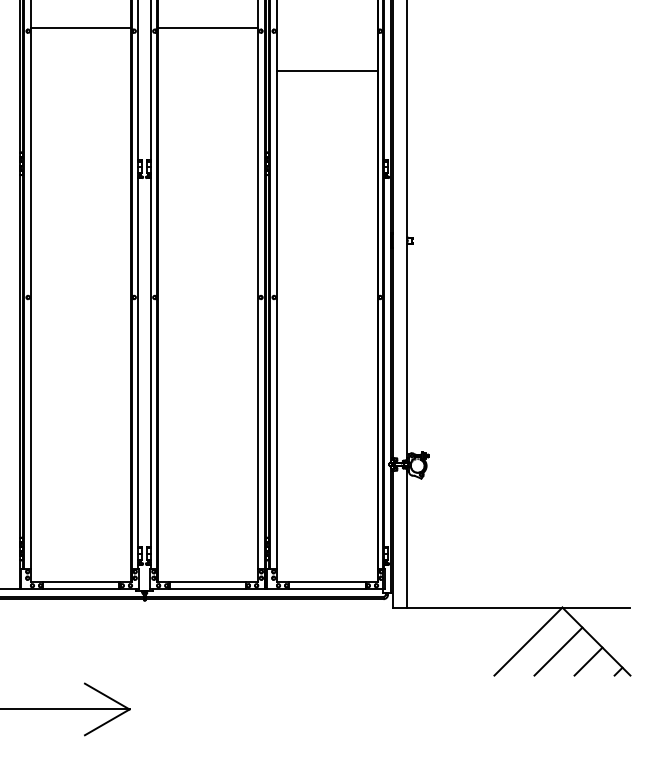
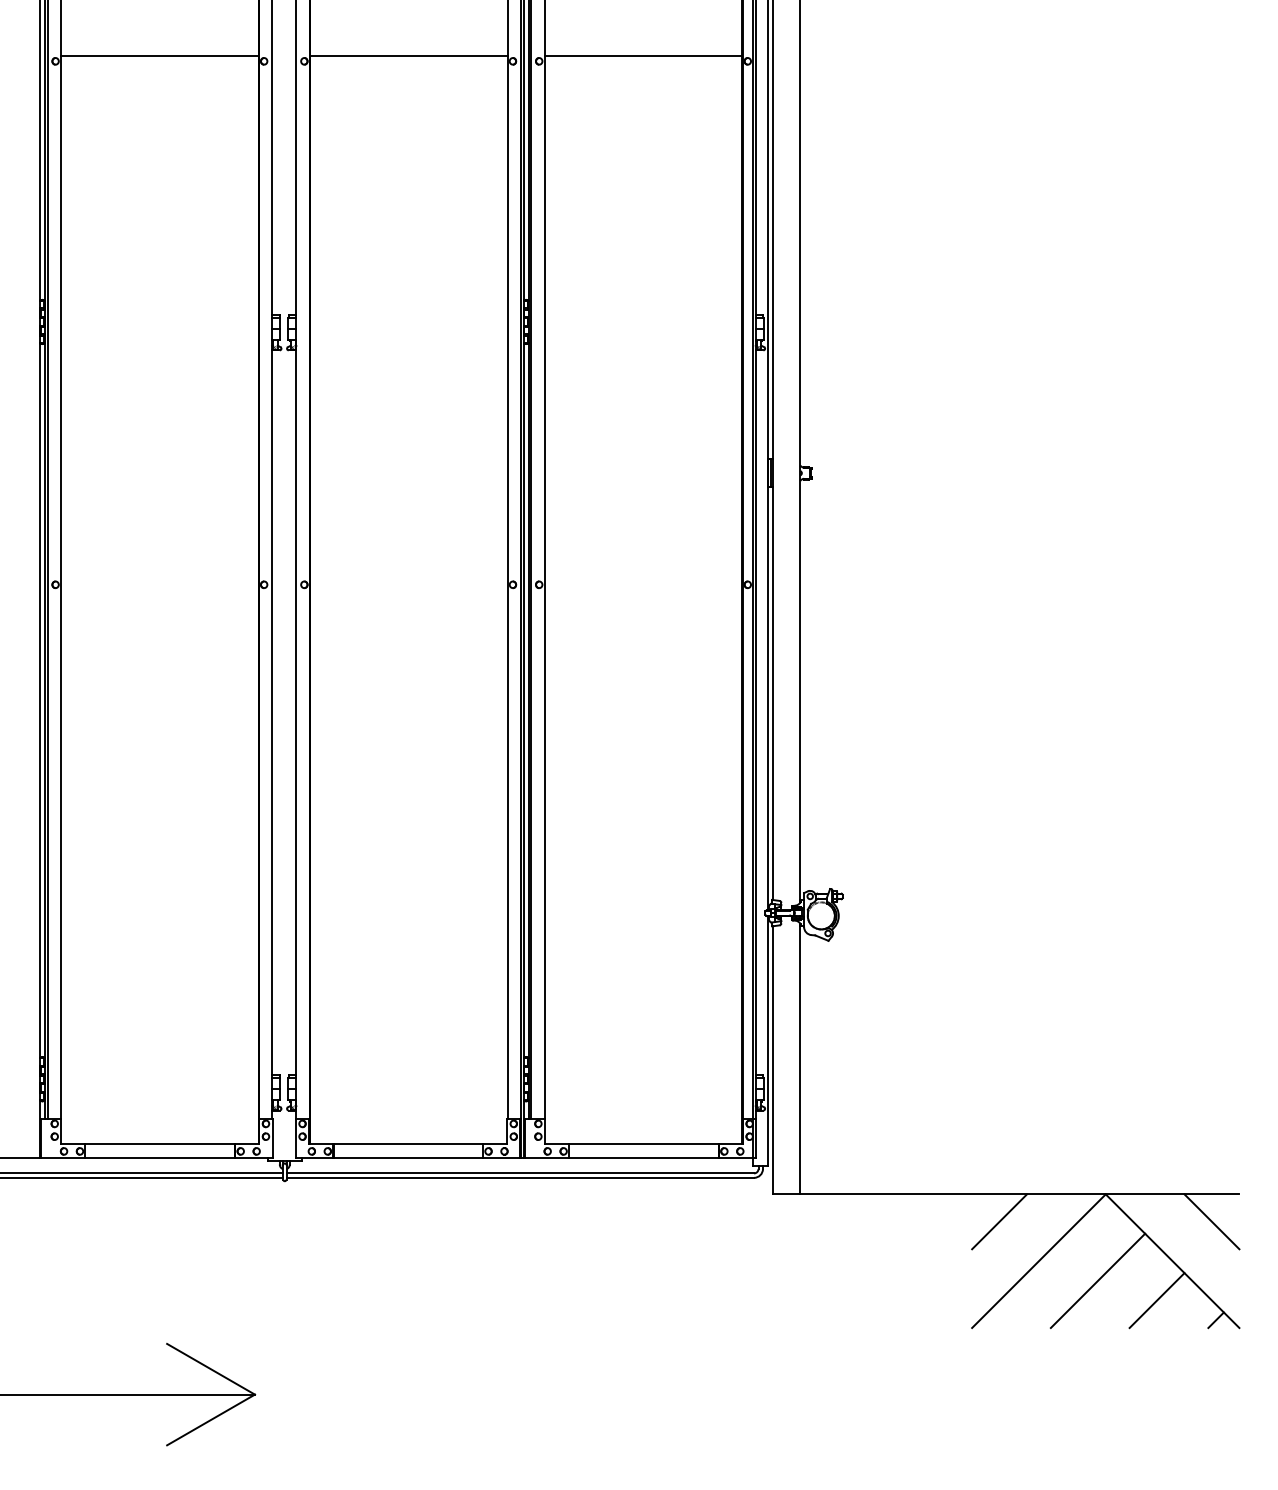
line: (326, 71) -> (641, 55), moved
line: (508, 621) -> (999, 1221), added
line: (616, 621) -> (1212, 1221), added

